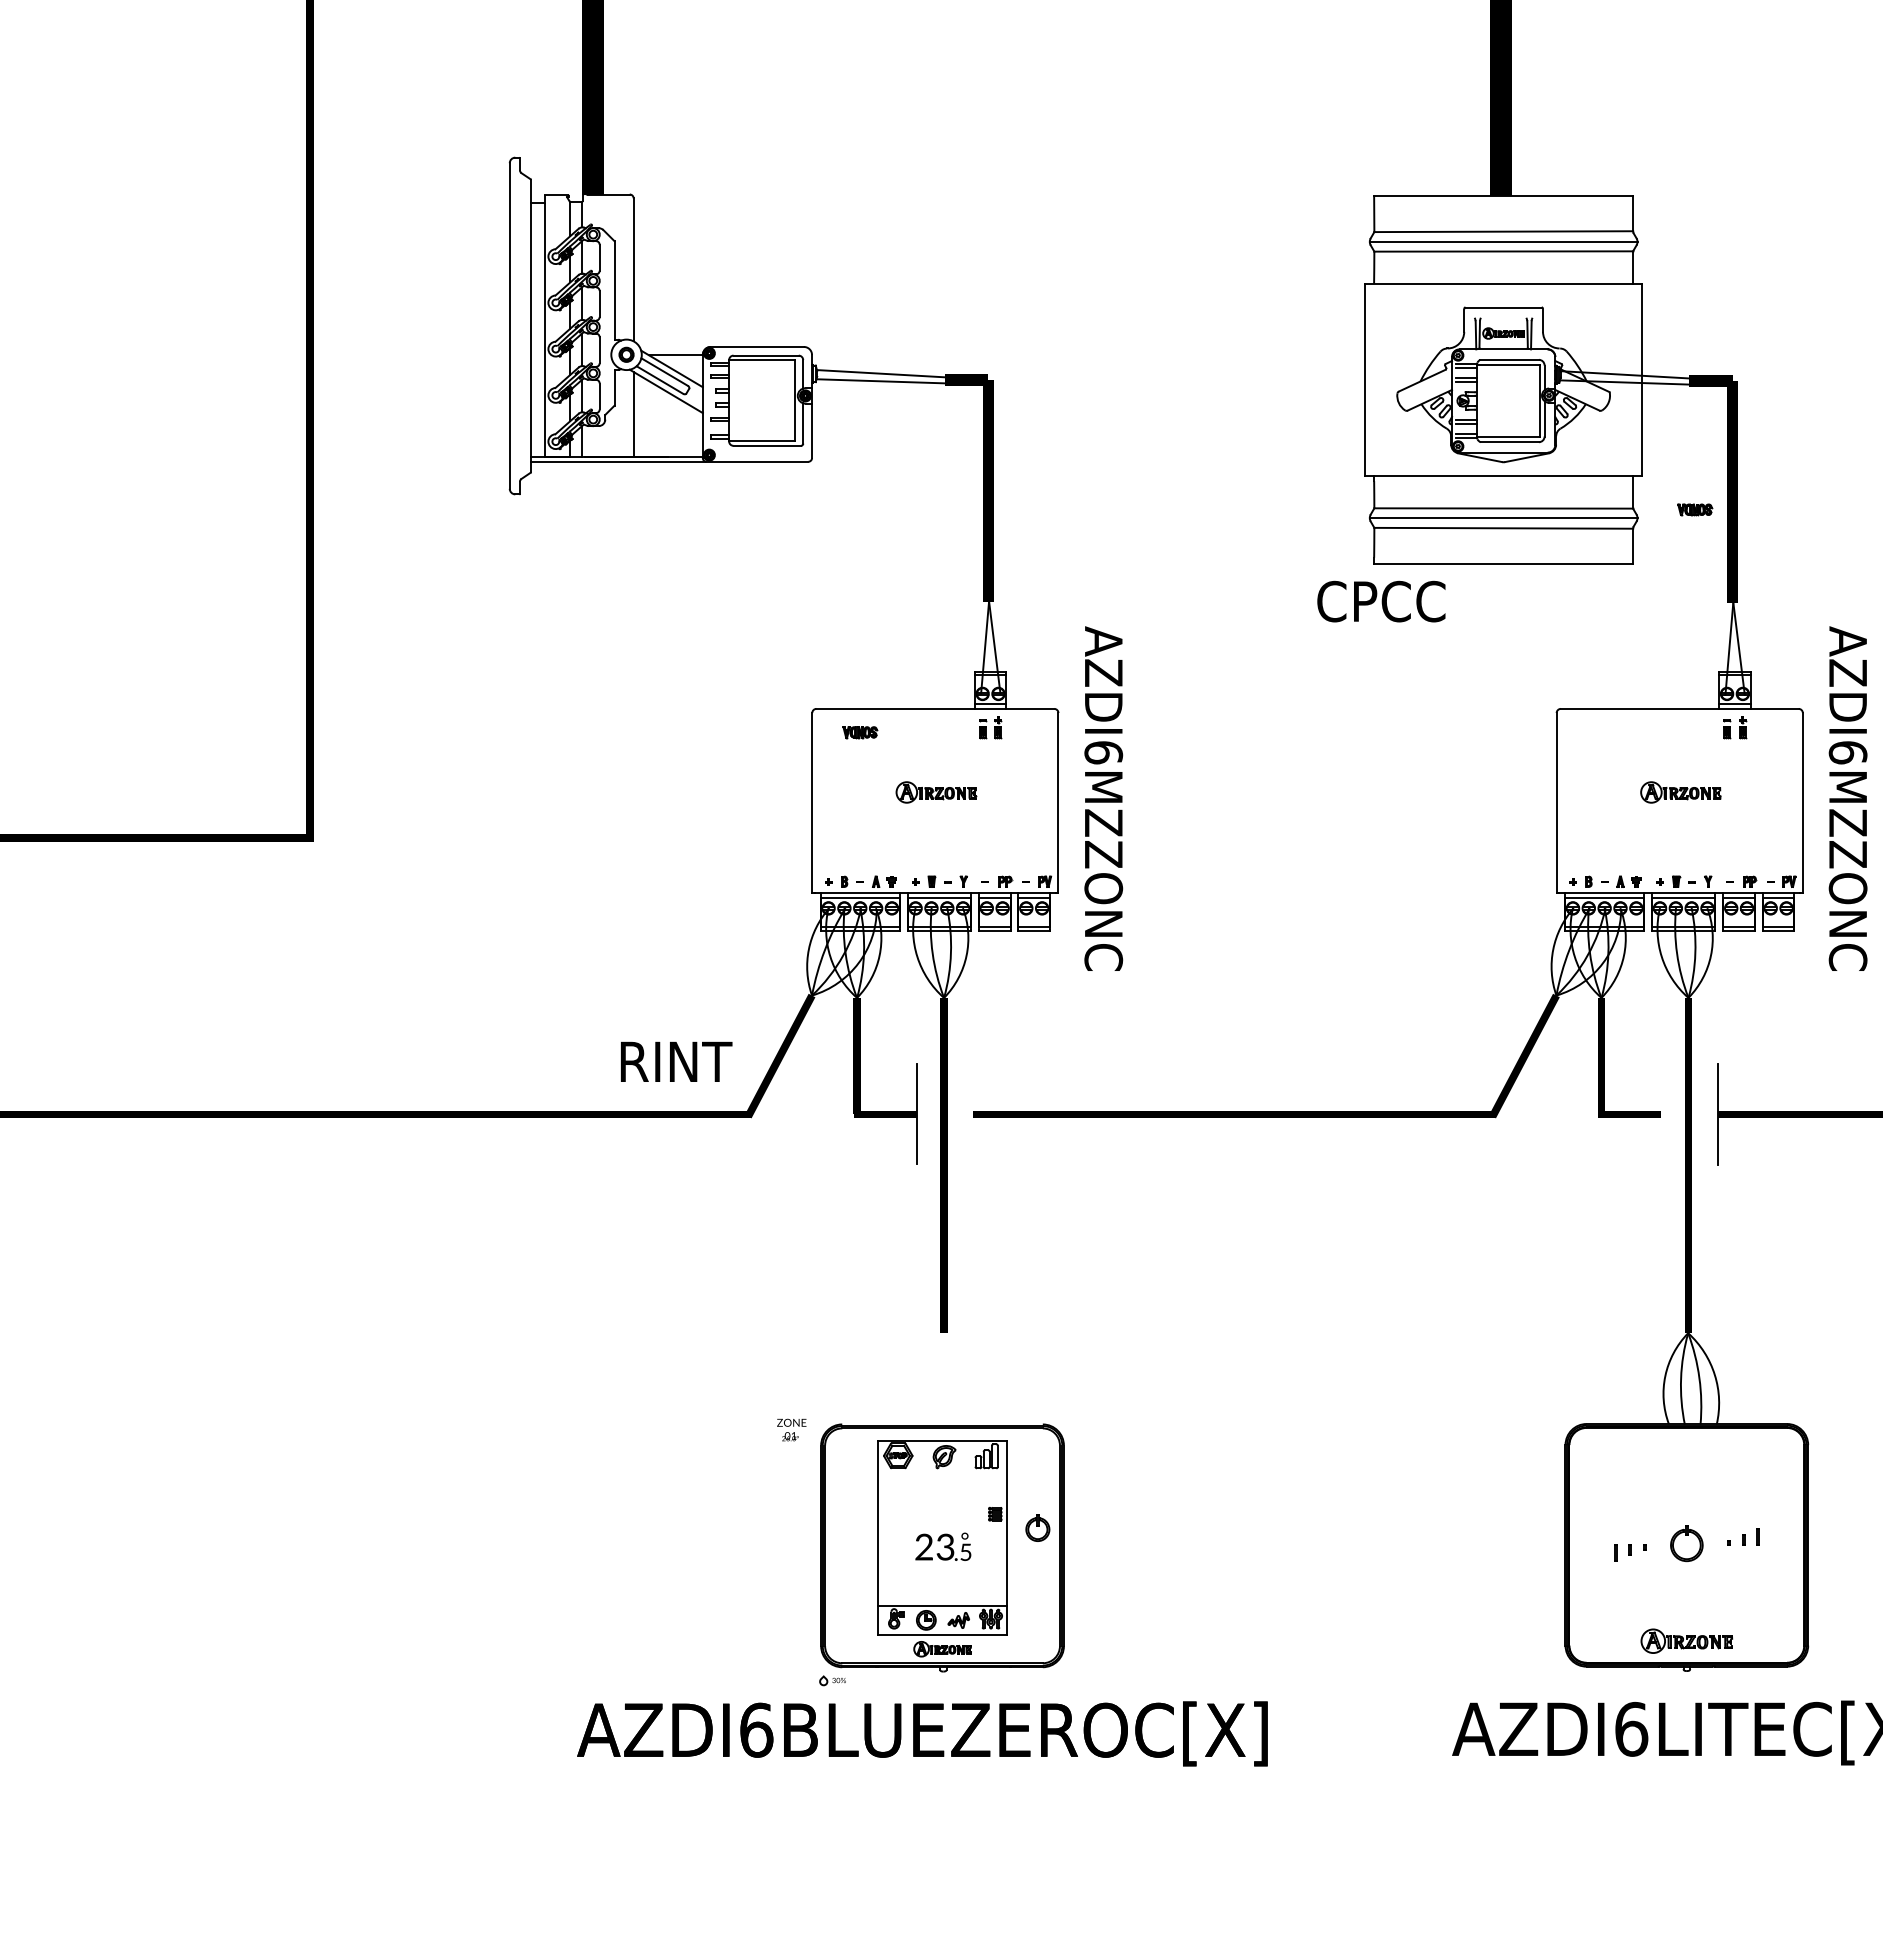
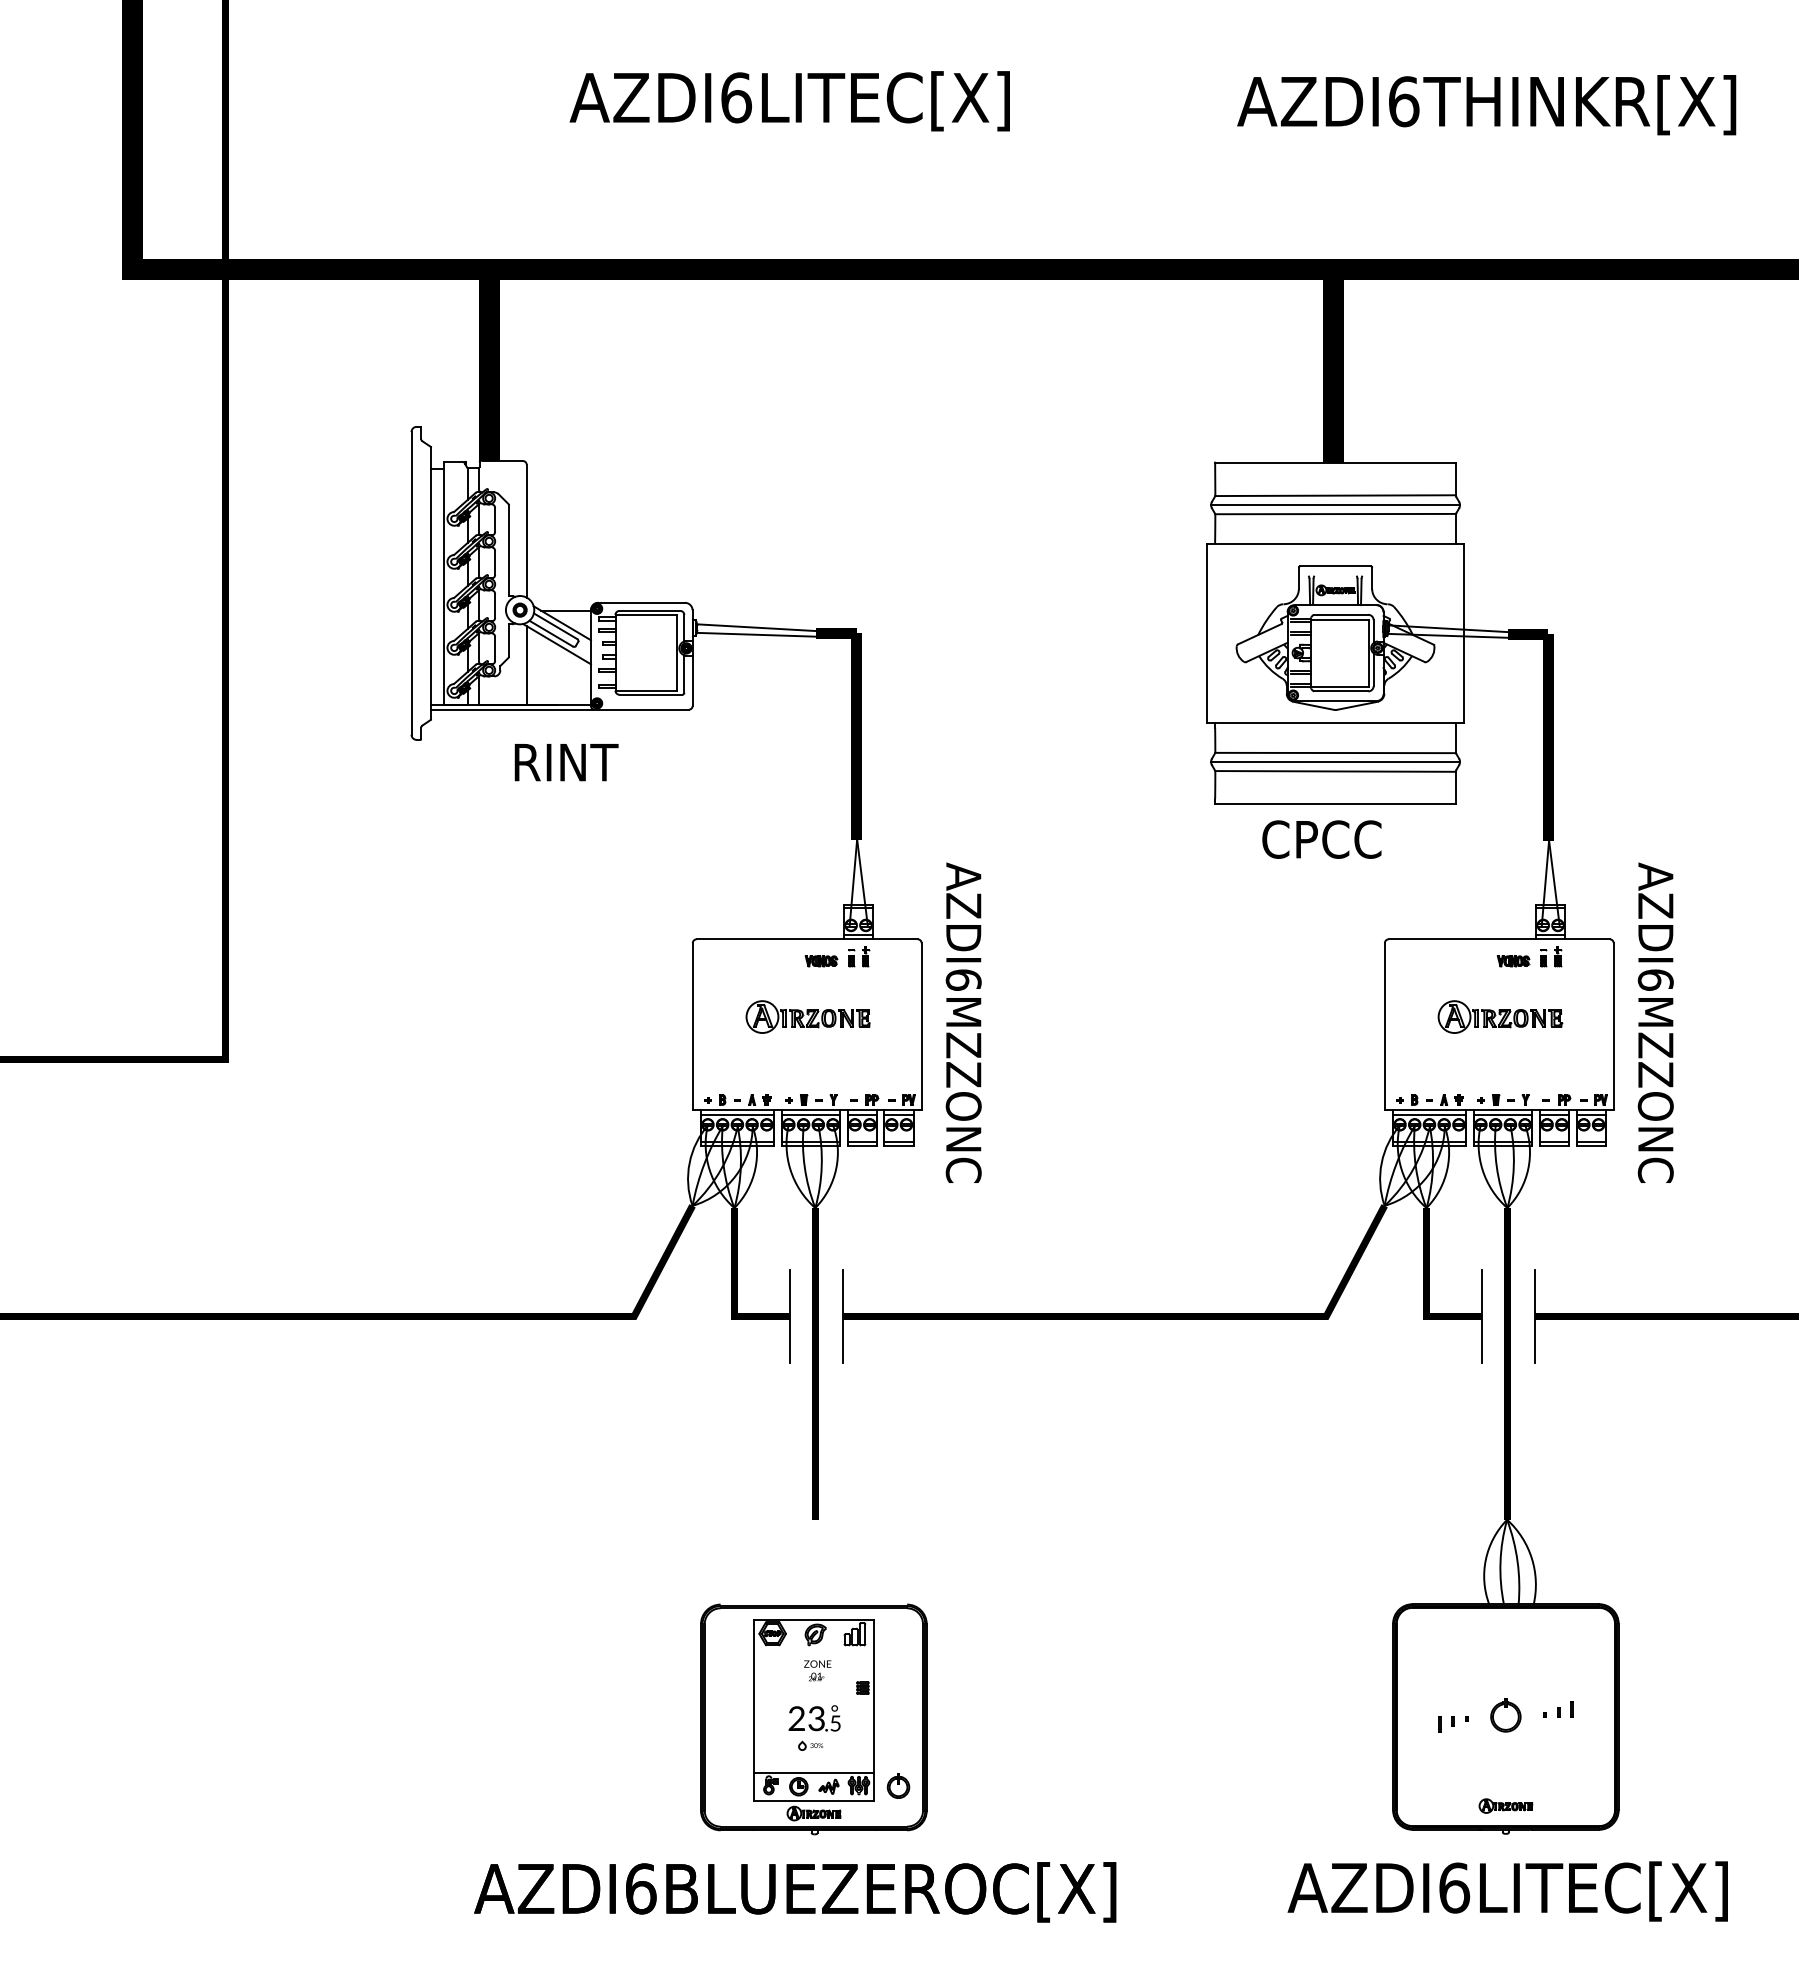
part: (1695, 510) -> (1513, 961), moved
text: (1380, 601) -> (1321, 839), moved
part: (860, 732) -> (821, 961), moved
part: (935, 791) -> (807, 1016), size x1.67
part: (1681, 791) -> (1500, 1016), size x1.67
text: (676, 1061) -> (566, 762), moved
line: (973, 1113) -> (842, 1315), added
line: (1660, 1113) -> (1481, 1315), added
text: (791, 1429) -> (817, 1670), moved
part: (1037, 1527) -> (898, 1785), moved
part: (1686, 1640) -> (1505, 1805), size x0.62
part: (832, 1680) -> (810, 1745), moved

